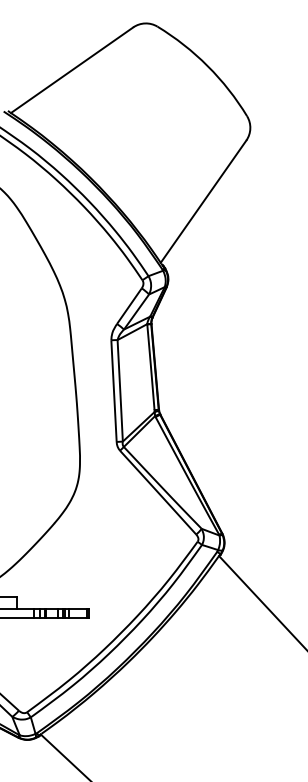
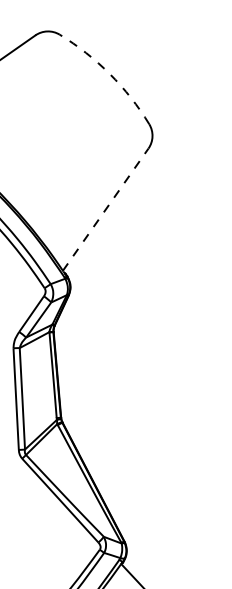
arc: (207, 66) -> (109, 74), solid -> dashed
line: (203, 201) -> (105, 209), solid -> dashed

